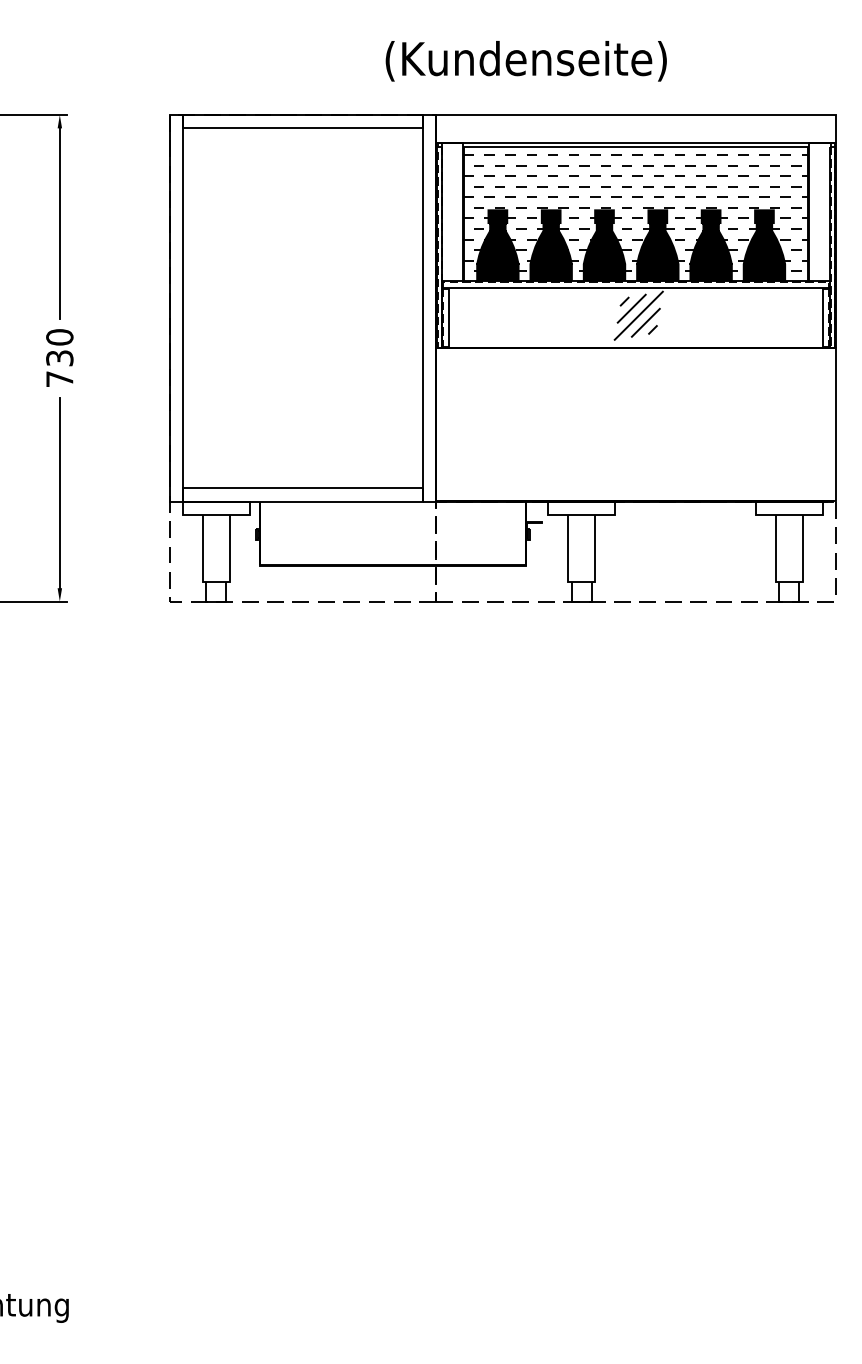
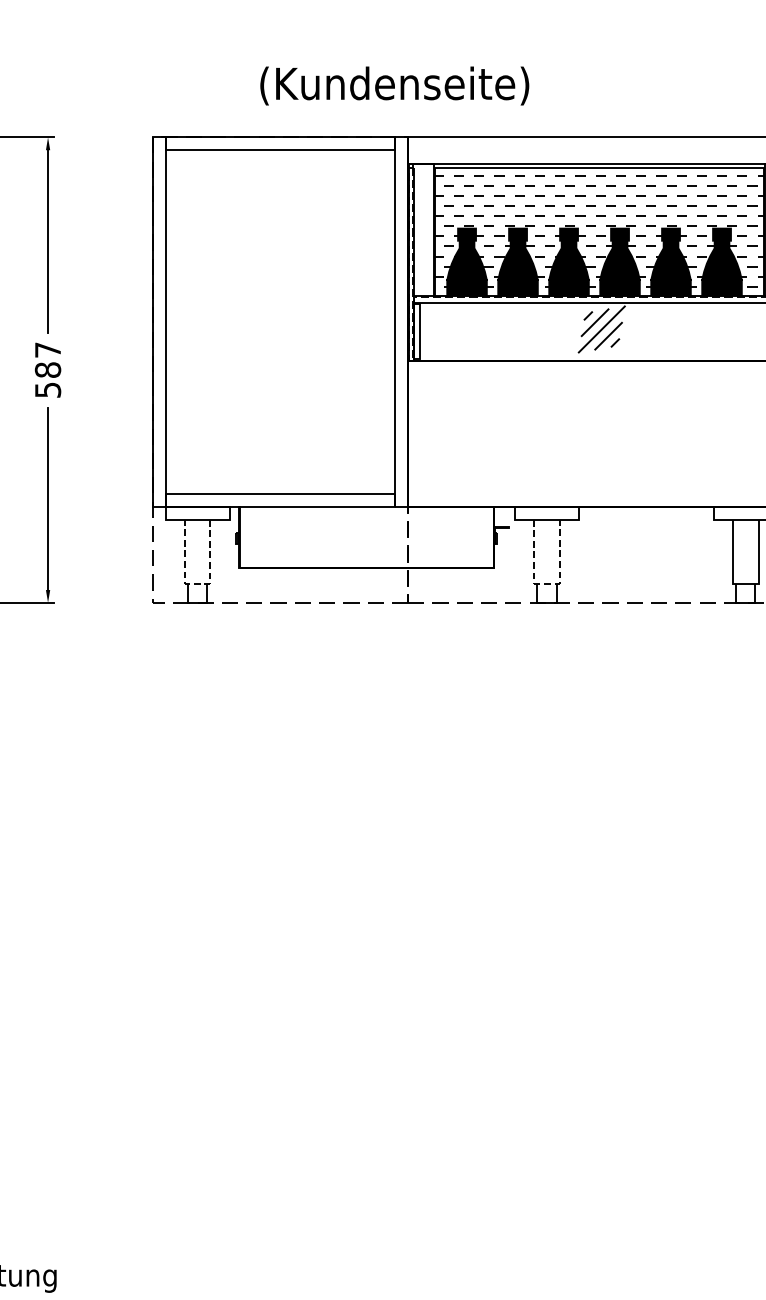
text: (525, 61) -> (393, 86), moved
text: (59, 358) -> (47, 370), 730 -> 587
line: (215, 581) -> (196, 583), solid -> dashed
line: (582, 581) -> (547, 583), solid -> dashed

